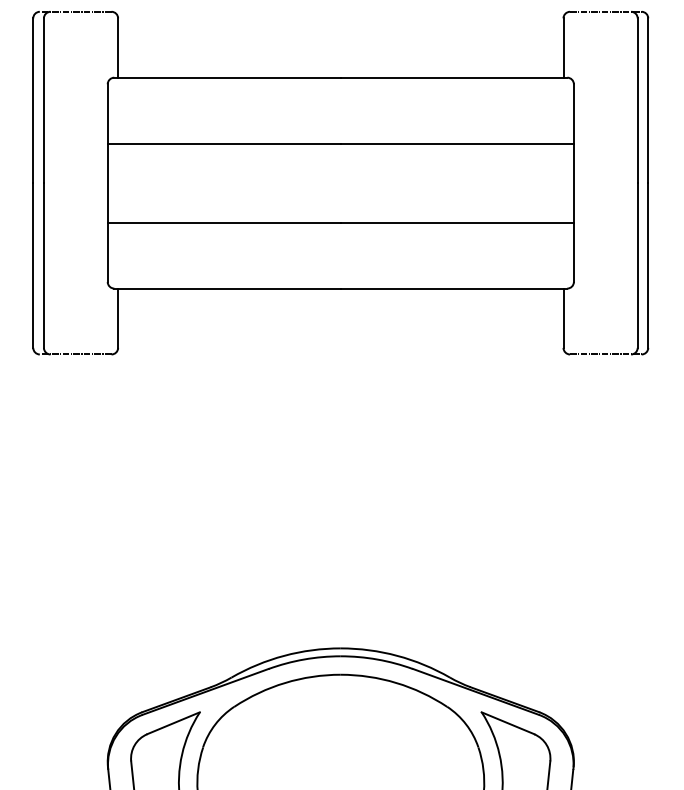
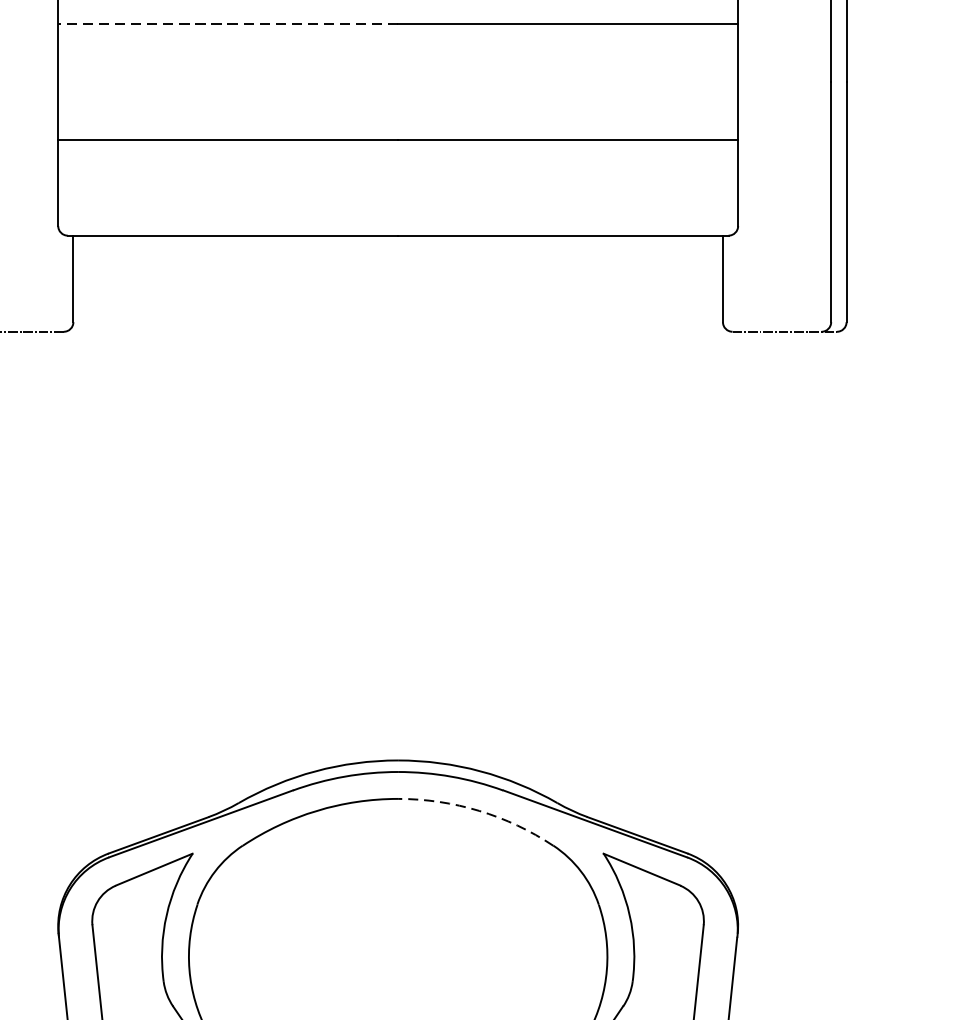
line: (224, 143) -> (228, 24), solid -> dashed
arc: (396, 682) -> (479, 810), solid -> dashed

